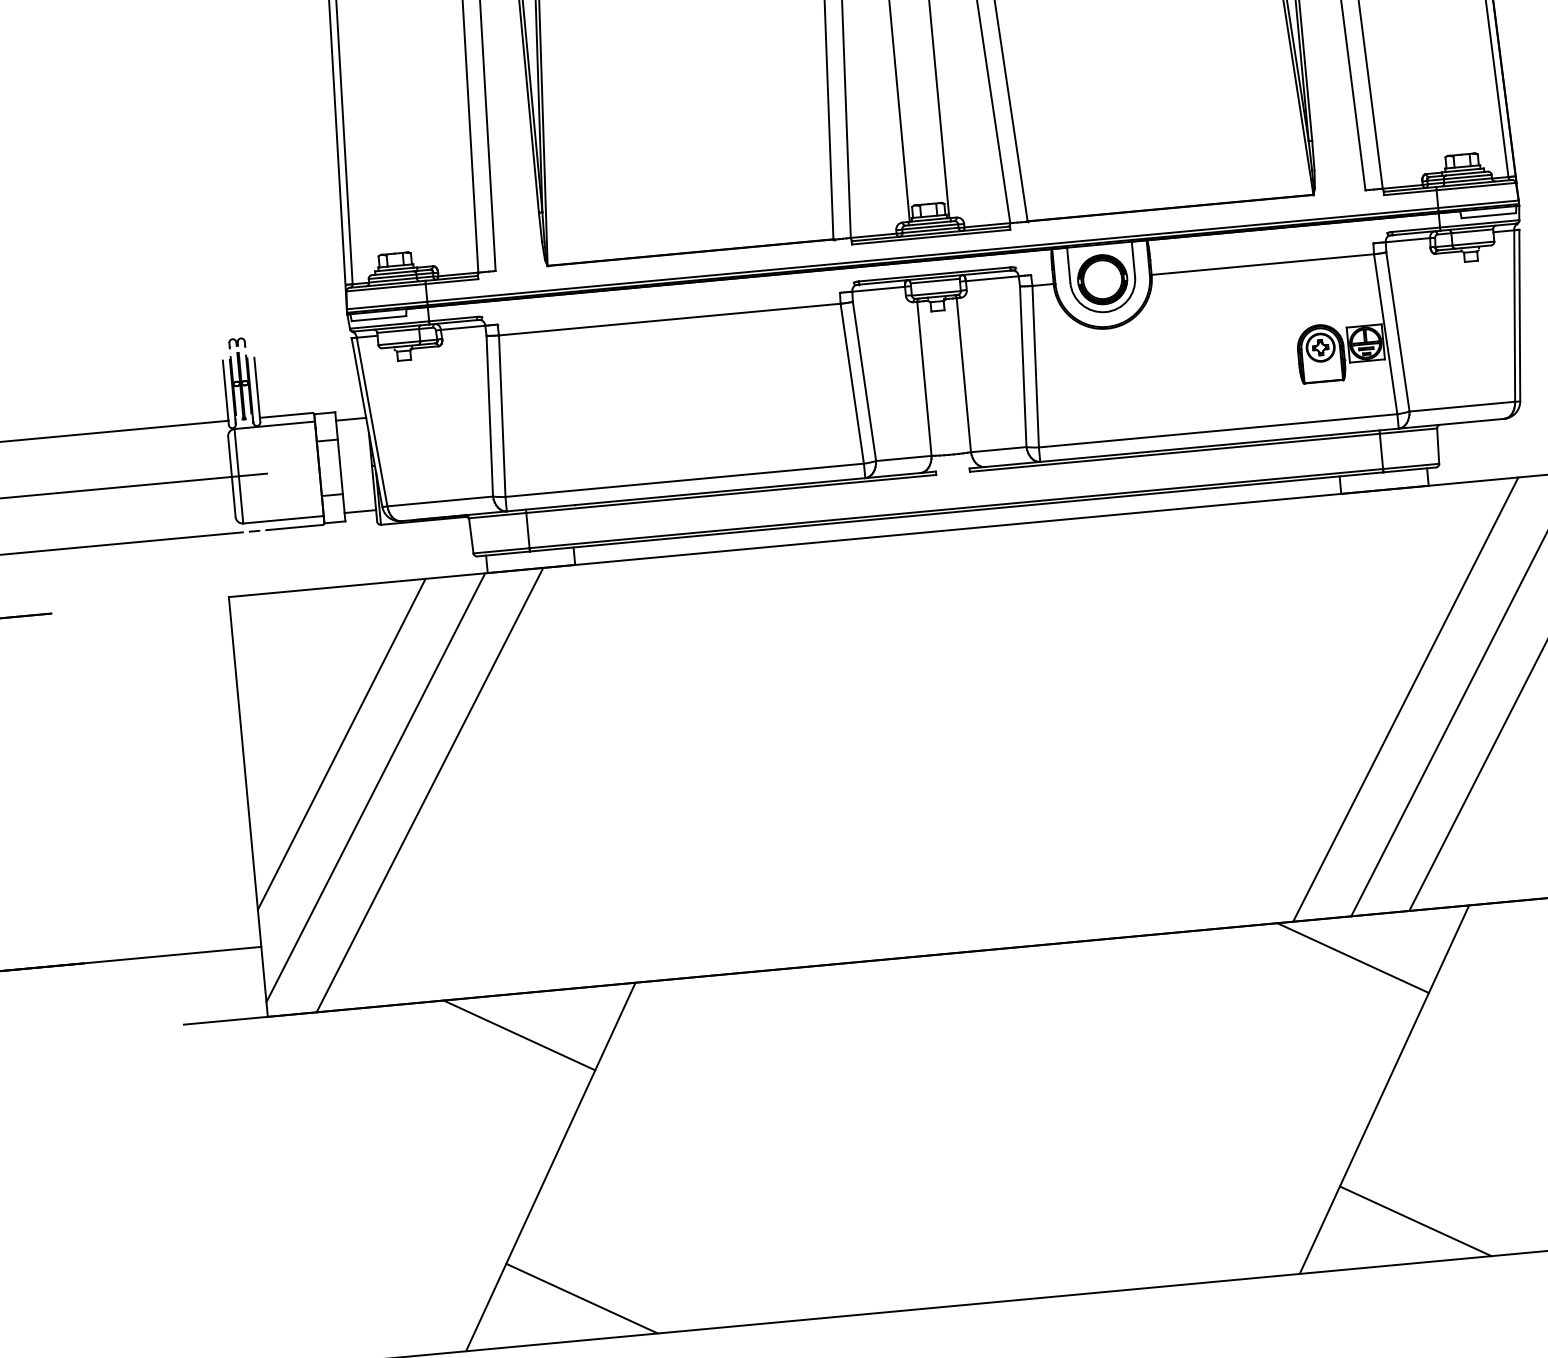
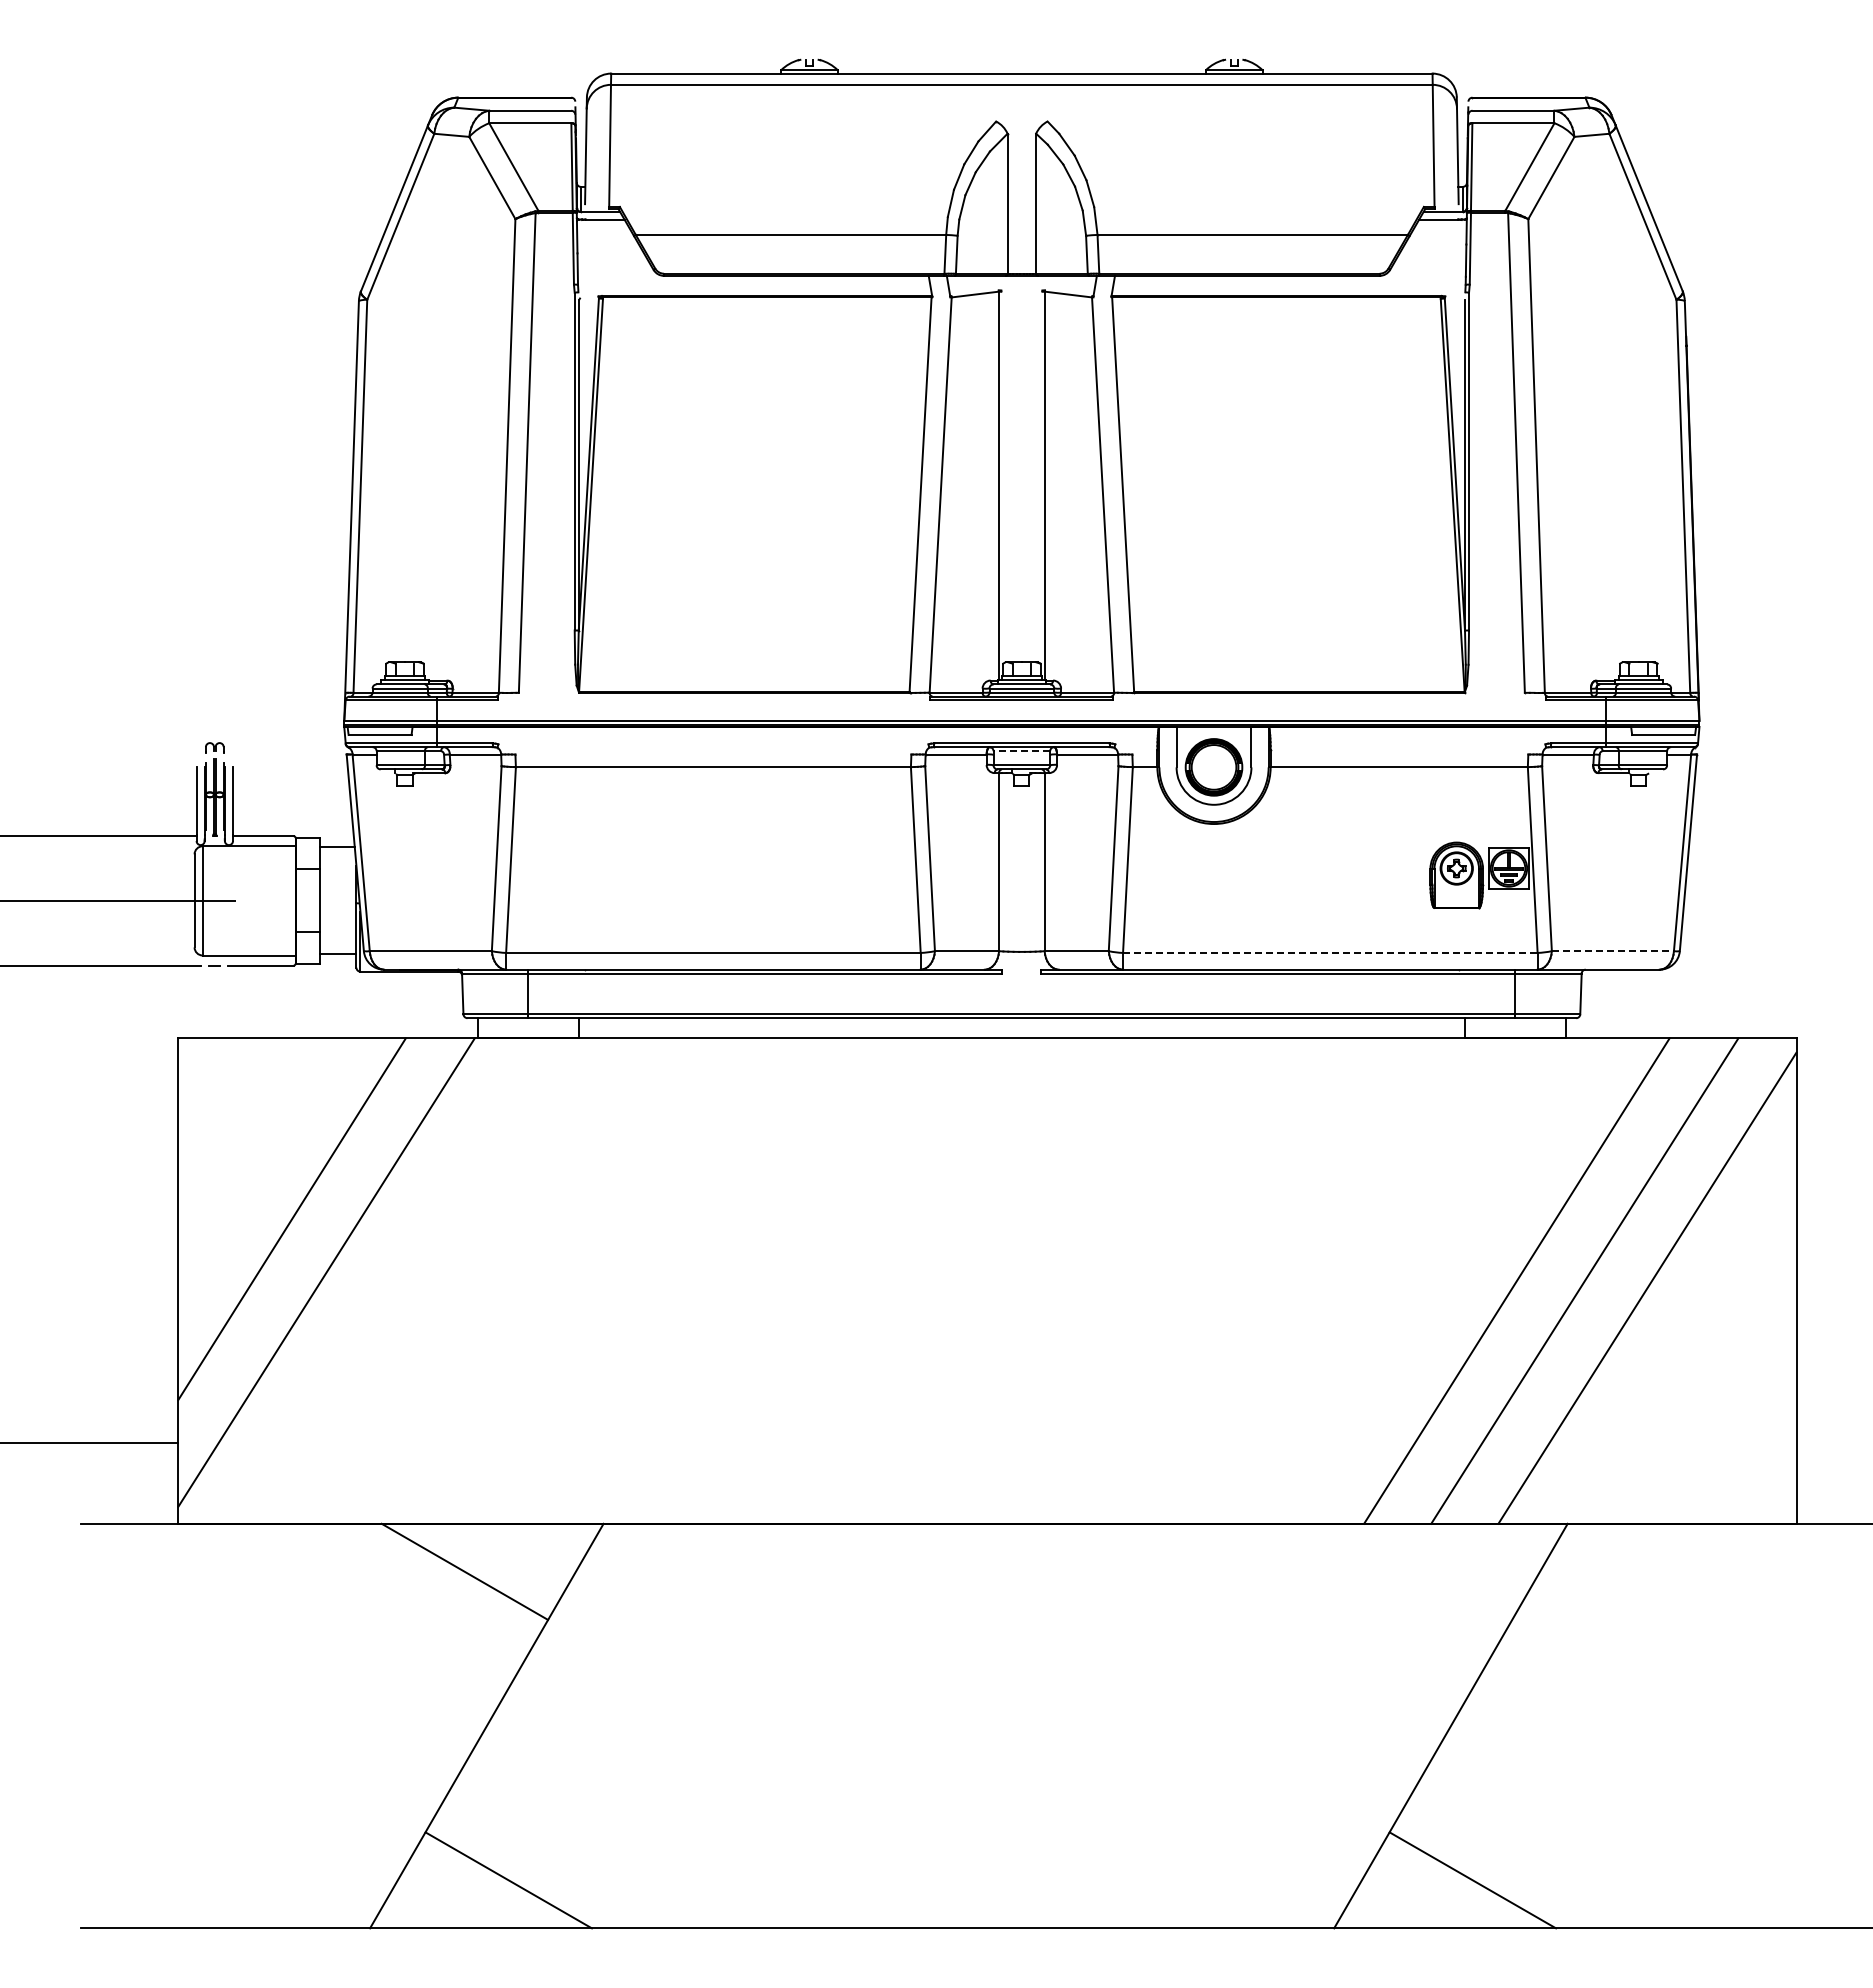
line: (934, 281) -> (1021, 751), solid -> dashed
line: (1462, 406) -> (1613, 951), solid -> dashed
line: (1218, 430) -> (1330, 952), solid -> dashed
line: (429, 789) -> (387, 1280), removed
line: (1352, 957) -> (1428, 1571), removed

